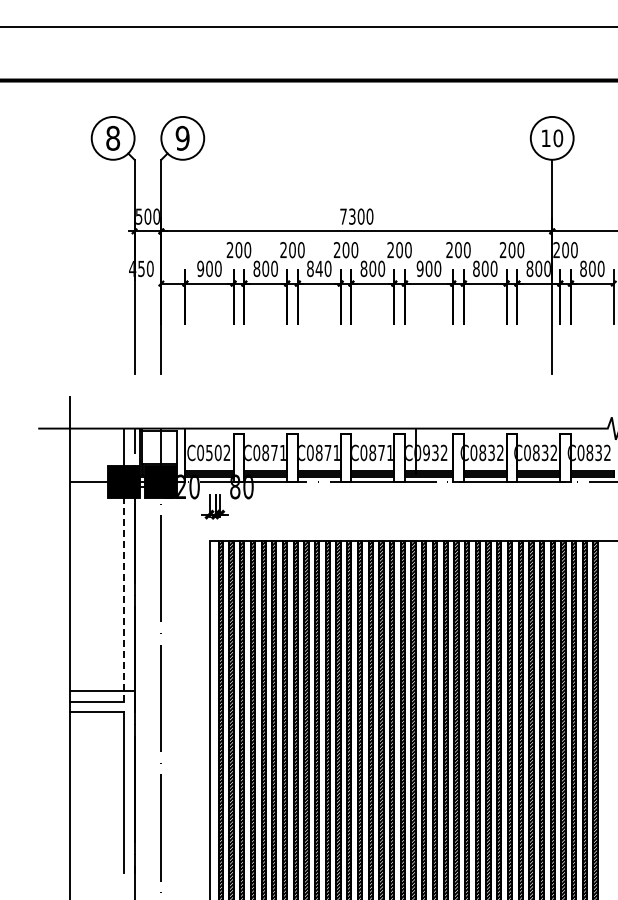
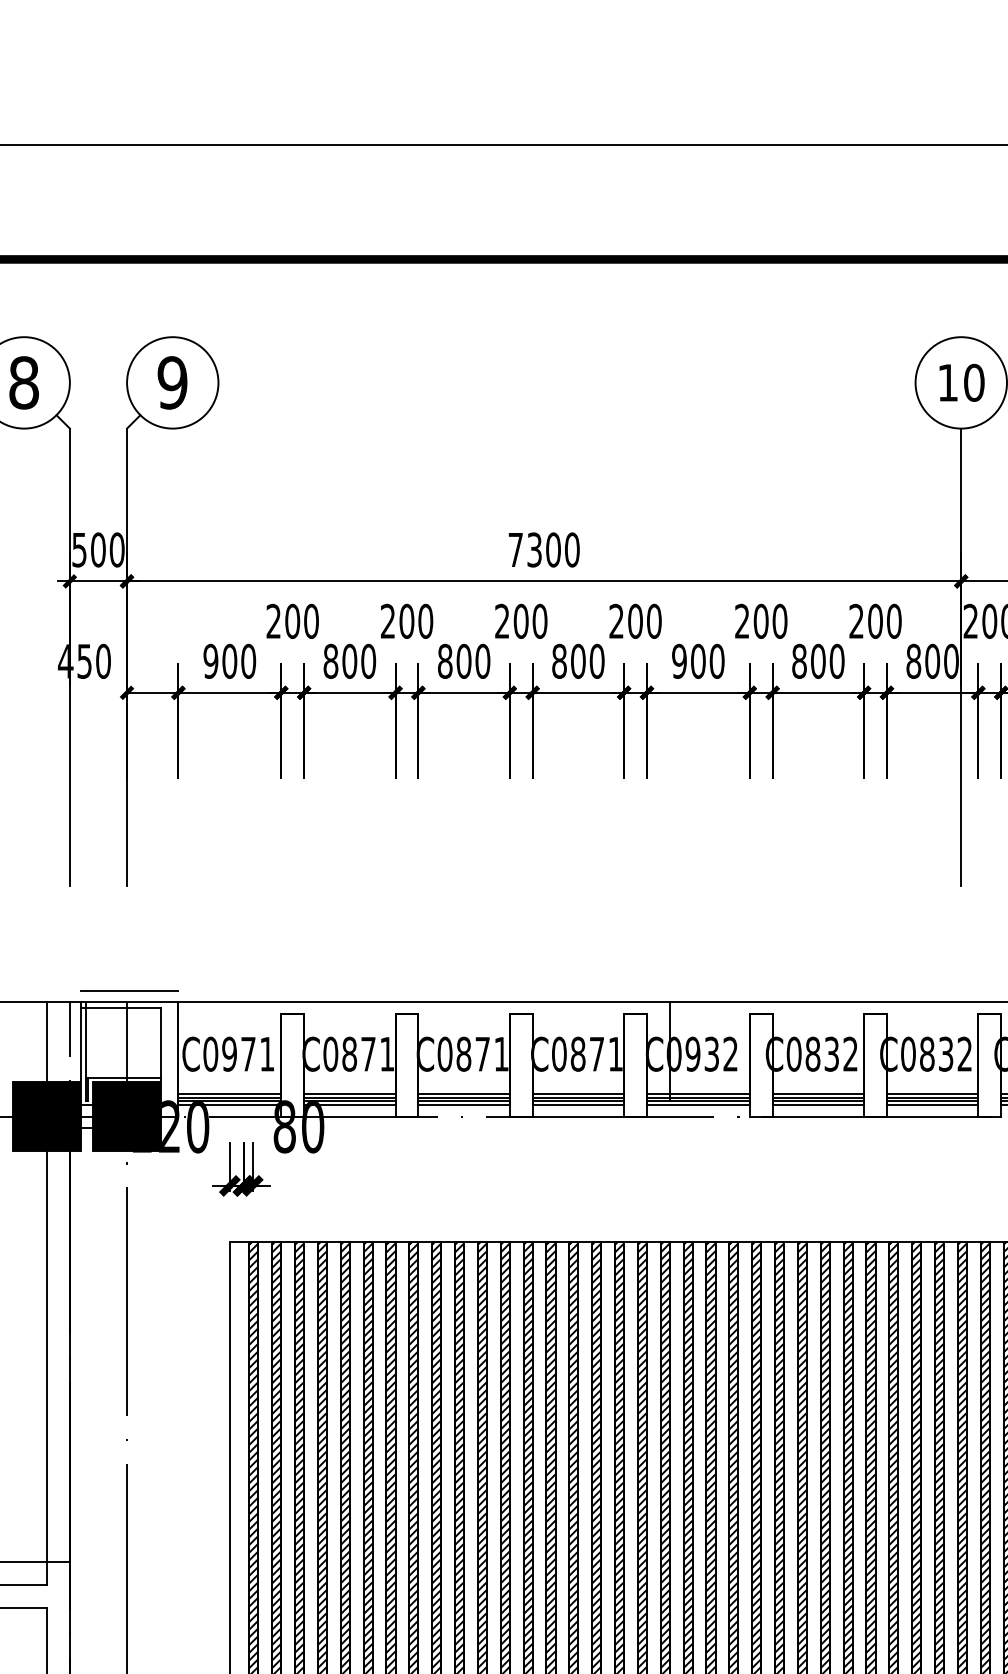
text: (318, 268) -> (462, 660), 840 -> 800
line: (162, 423) -> (129, 991), added
text: (218, 452) -> (248, 1053), C0502 -> C0971
line: (123, 599) -> (46, 1367), dashed -> solid

